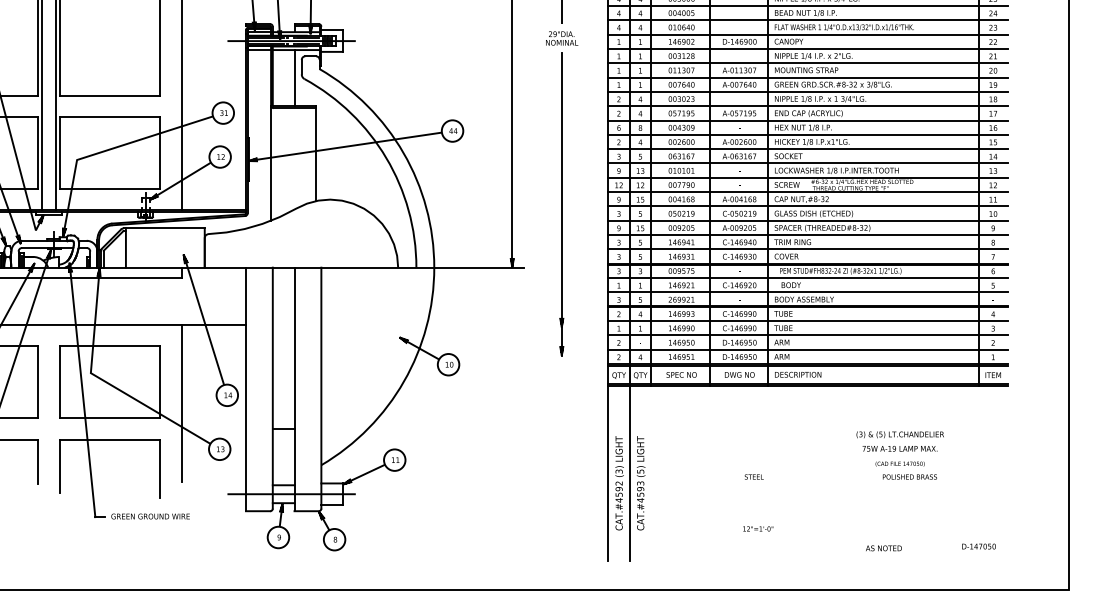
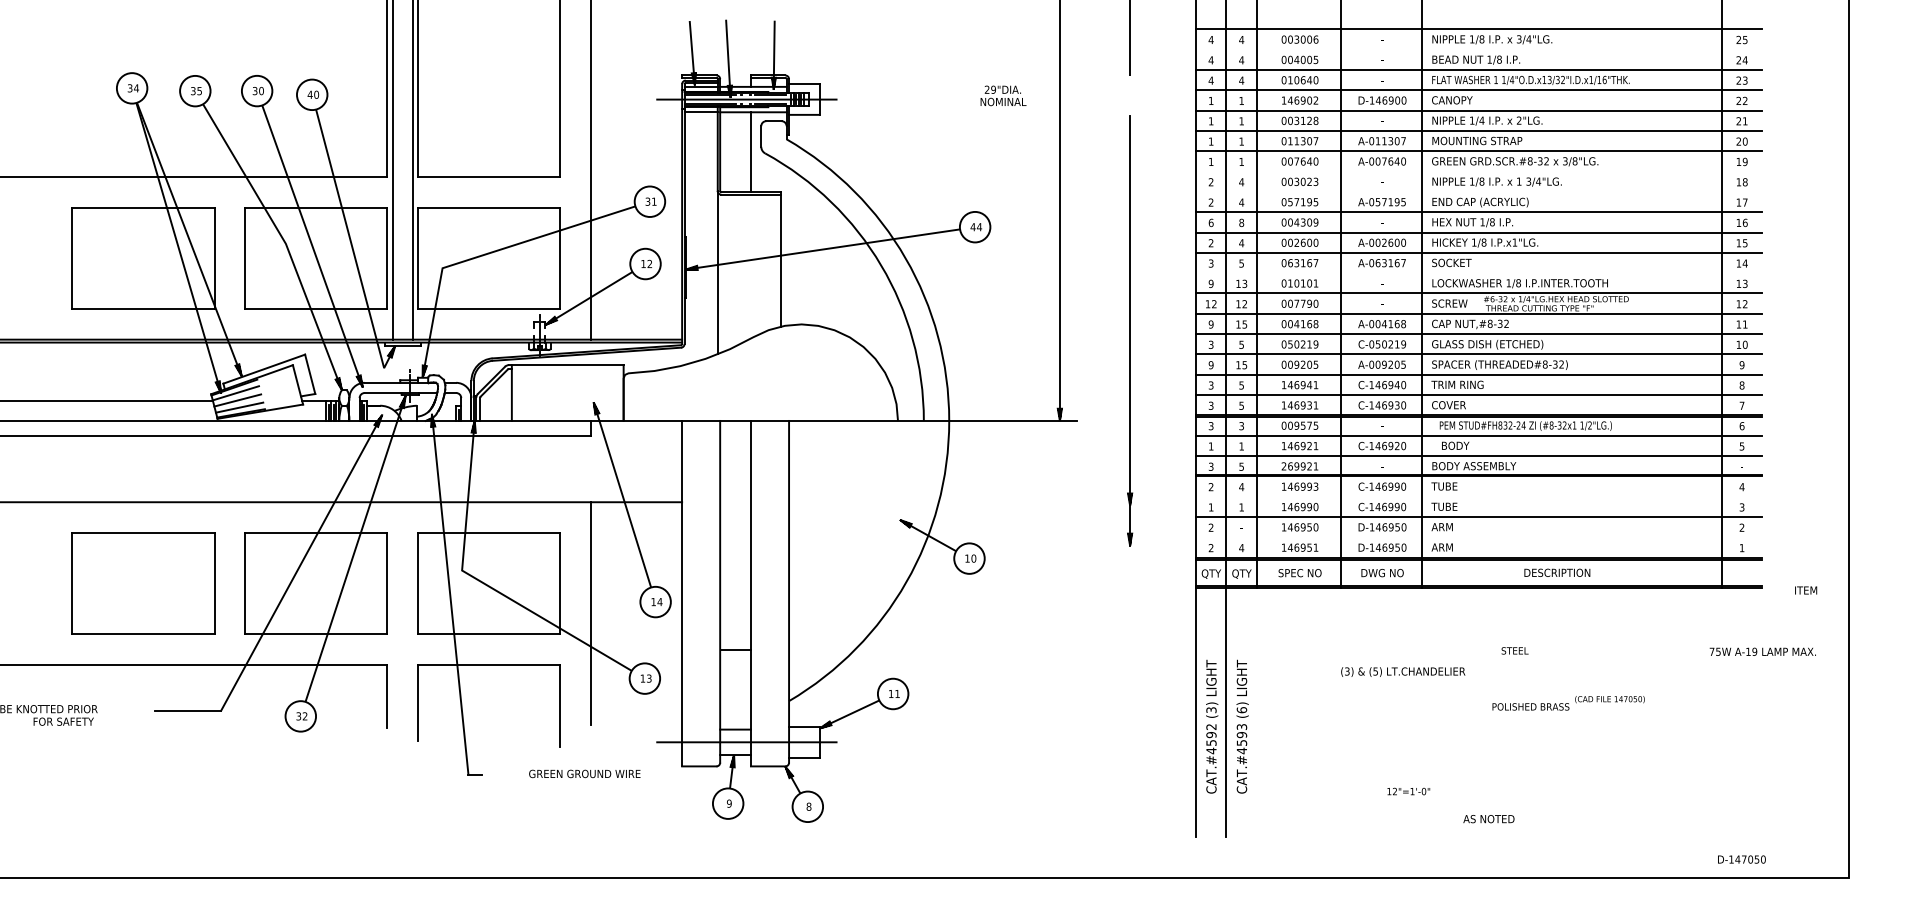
line: (807, 5) -> (1478, 49), removed
text: (562, 38) -> (1003, 95), moved
line: (807, 91) -> (1478, 171), removed
line: (807, 105) -> (1478, 191), removed
line: (807, 163) -> (1478, 273), removed
line: (807, 320) -> (1478, 496), removed
line: (807, 349) -> (1478, 537), removed
text: (798, 374) -> (1557, 572), moved
text: (993, 375) -> (1806, 590), moved
text: (900, 434) -> (1403, 671), moved
text: (899, 448) -> (1762, 651), moved
text: (640, 471) -> (1241, 710), (5) -> (6)
text: (753, 476) -> (1514, 650), moved
text: (909, 476) -> (1530, 706), moved
text: (150, 516) -> (584, 773), moved
text: (978, 546) -> (1741, 859), moved
text: (883, 548) -> (1488, 819), moved

